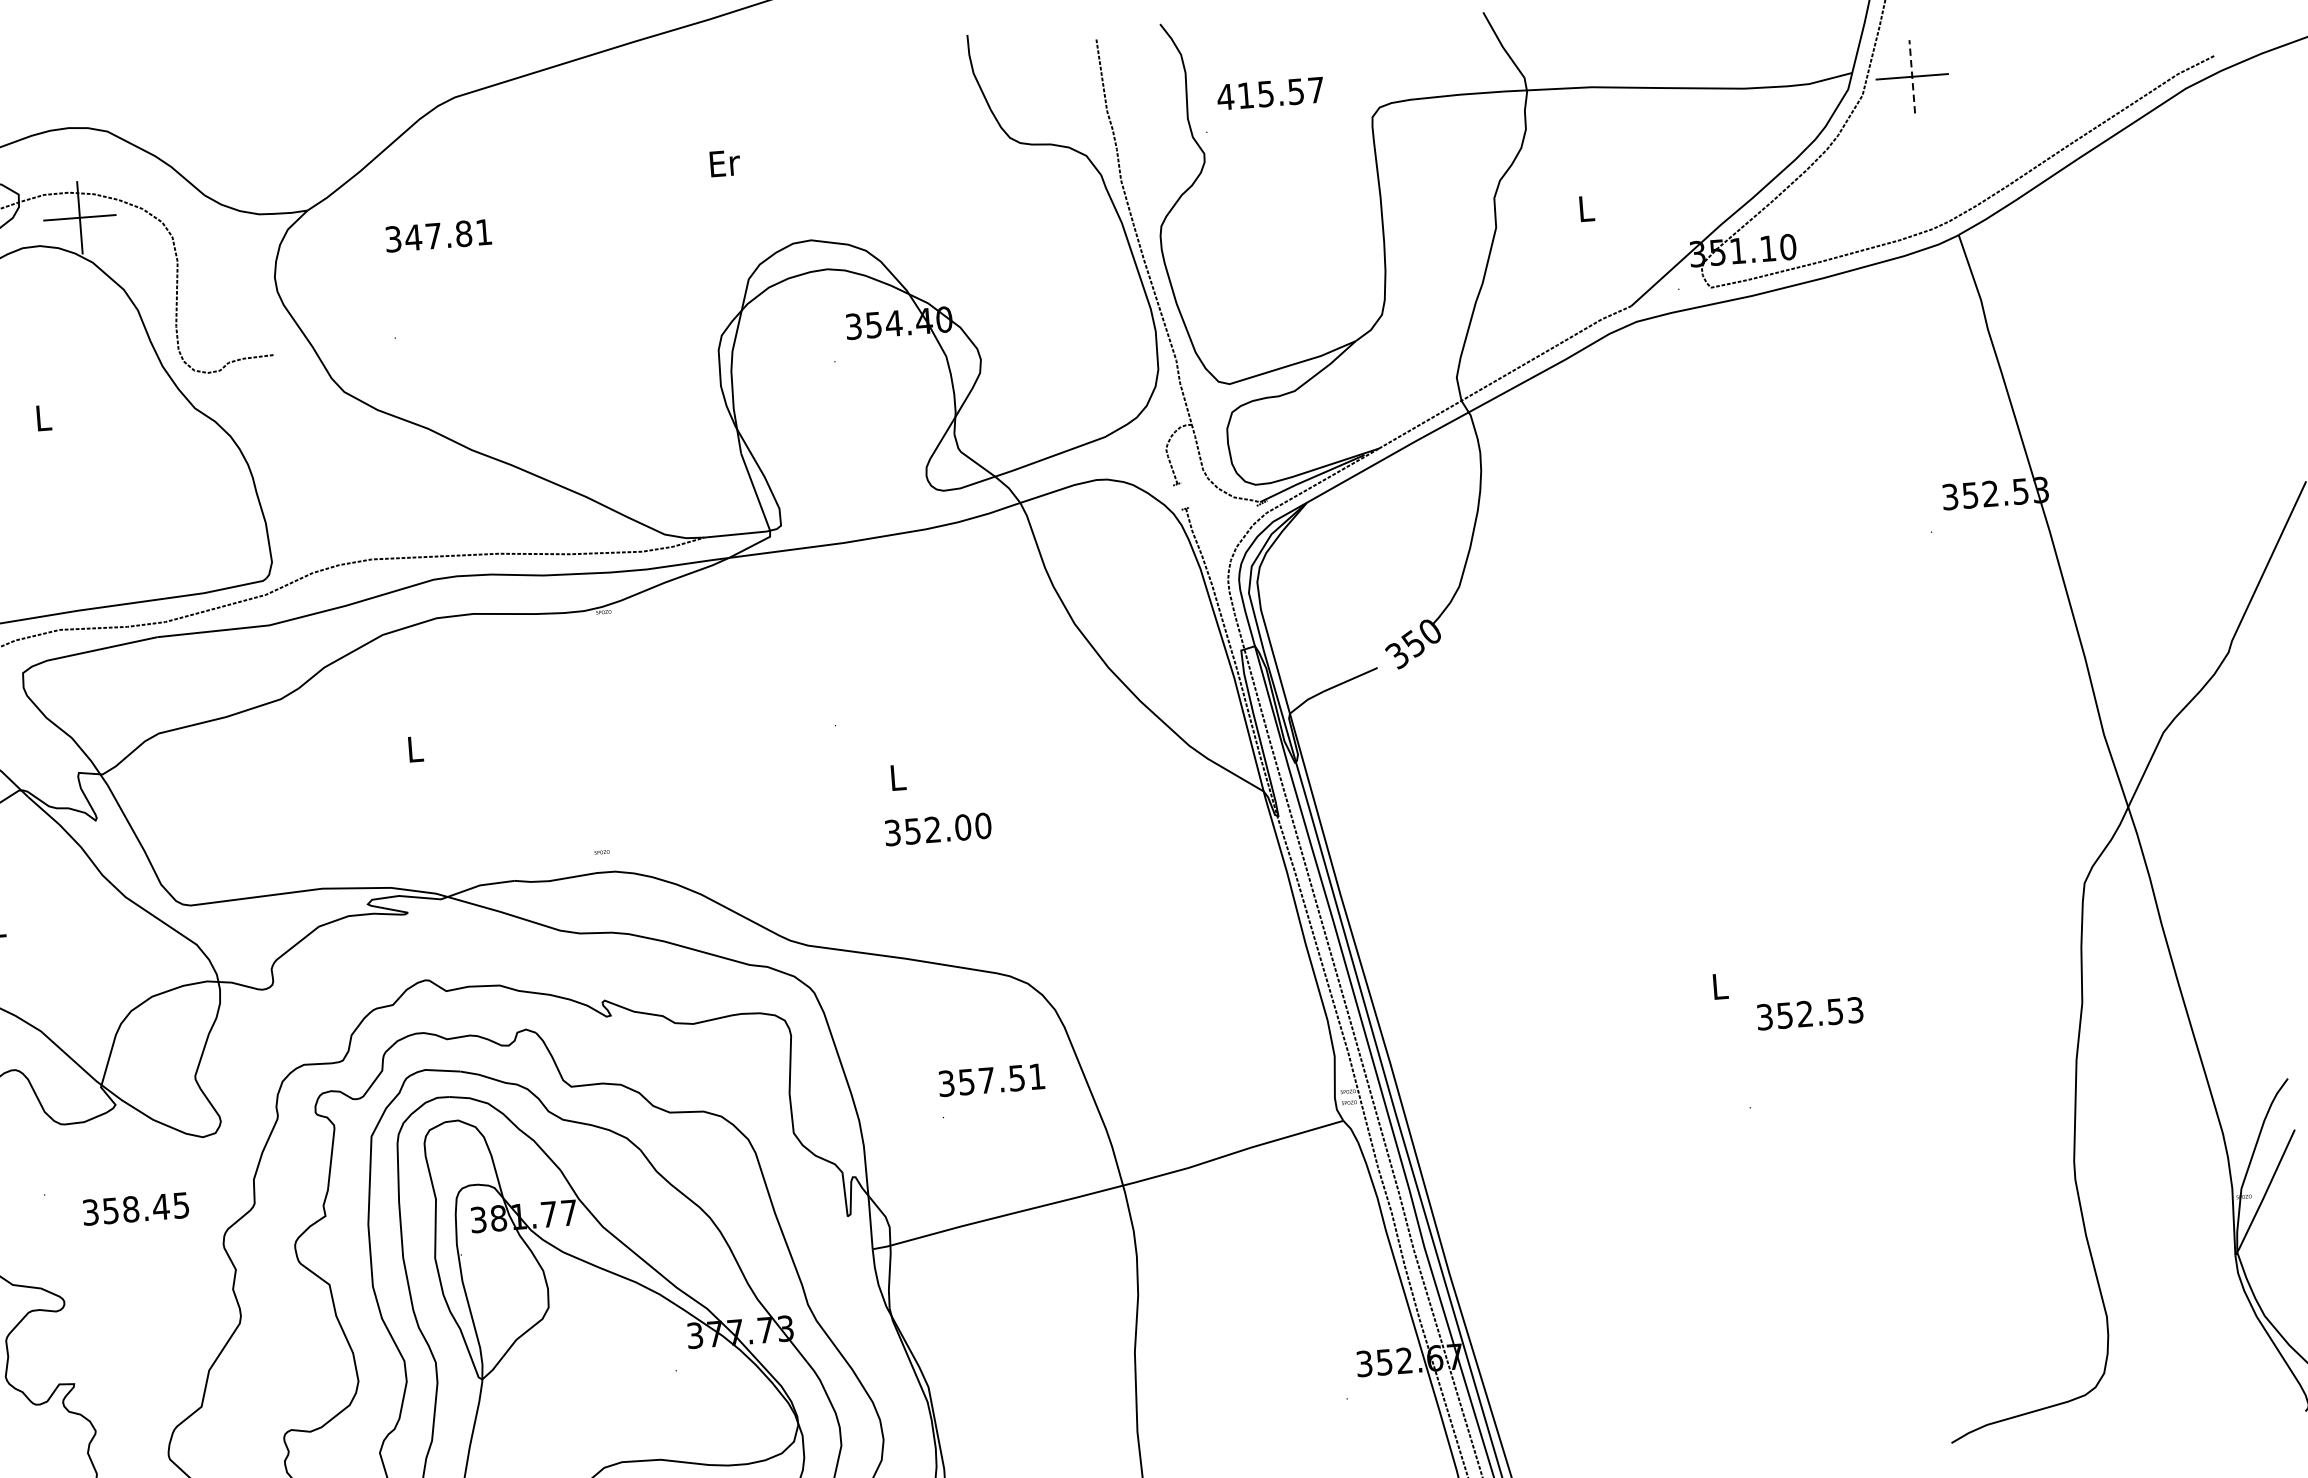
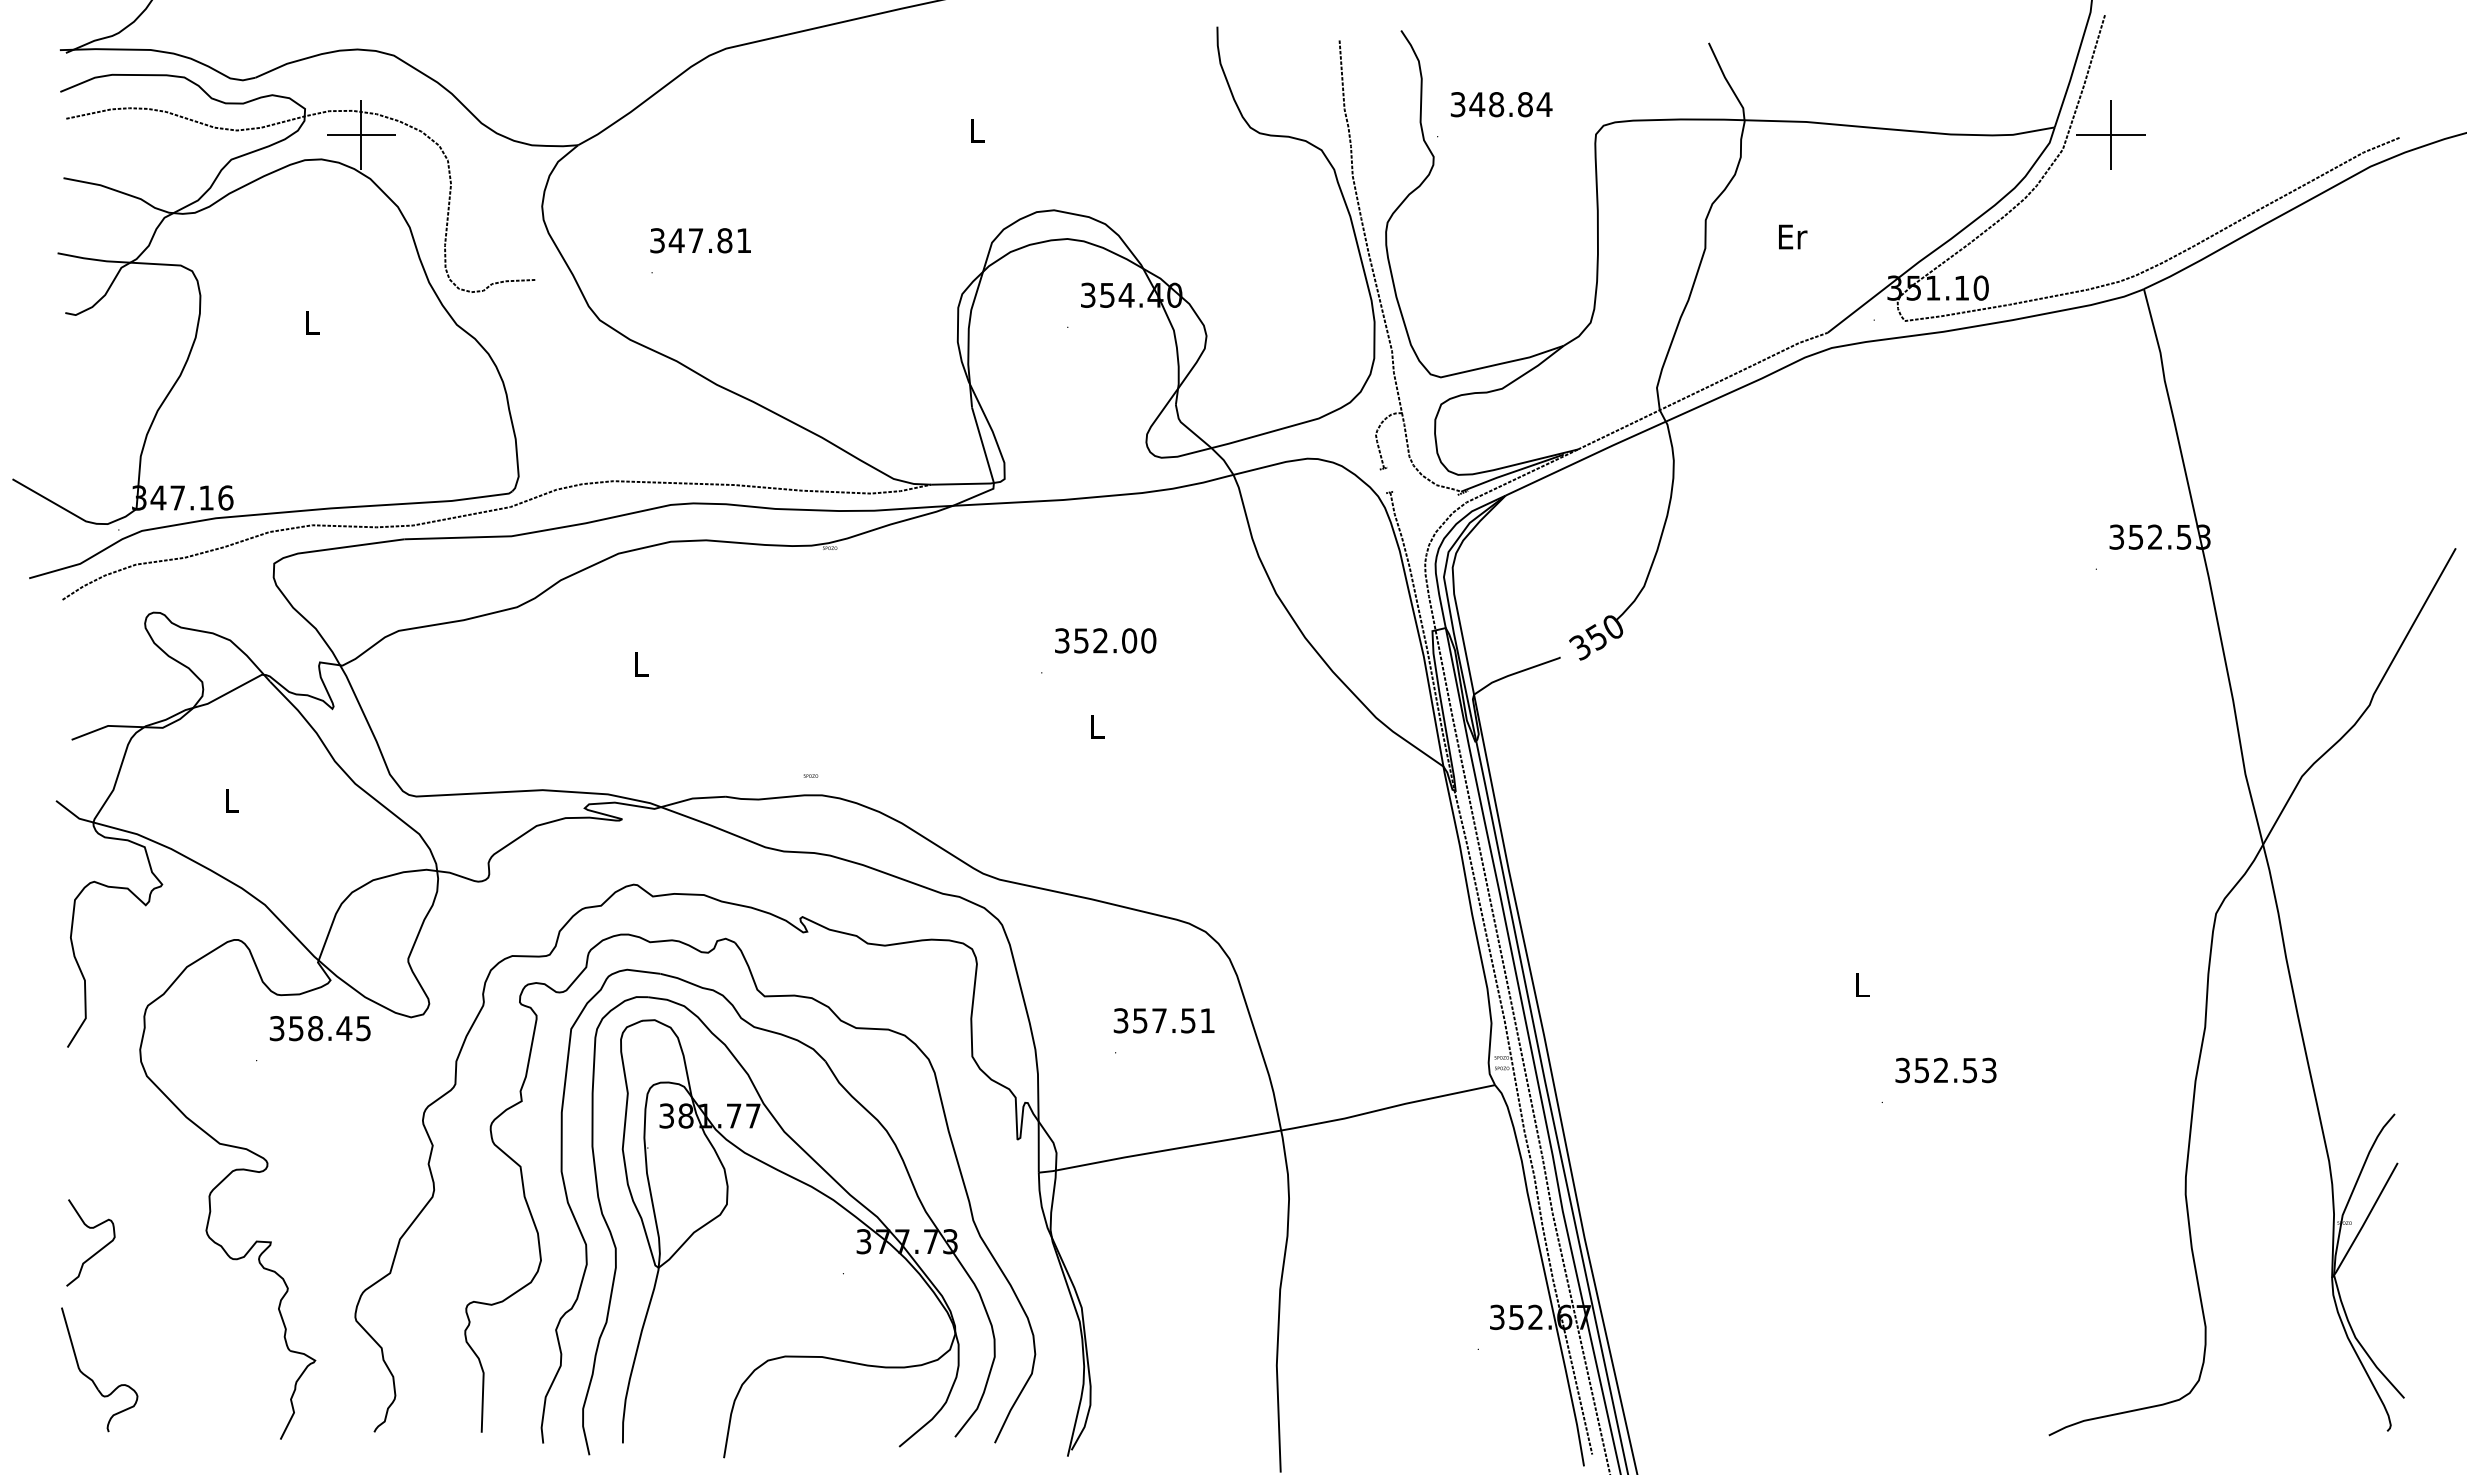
line: (1912, 76) -> (2111, 135), dashed -> solid
text: (1271, 93) -> (1501, 104), 415.57 -> 348.84
text: (725, 162) -> (978, 130), Er -> L
text: (1587, 208) -> (1793, 236), L -> Er
text: (438, 235) -> (700, 240), moved
text: (937, 829) -> (1105, 640), moved
text: (1809, 1013) -> (1945, 1070), moved
text: (135, 1208) -> (319, 1028), moved

